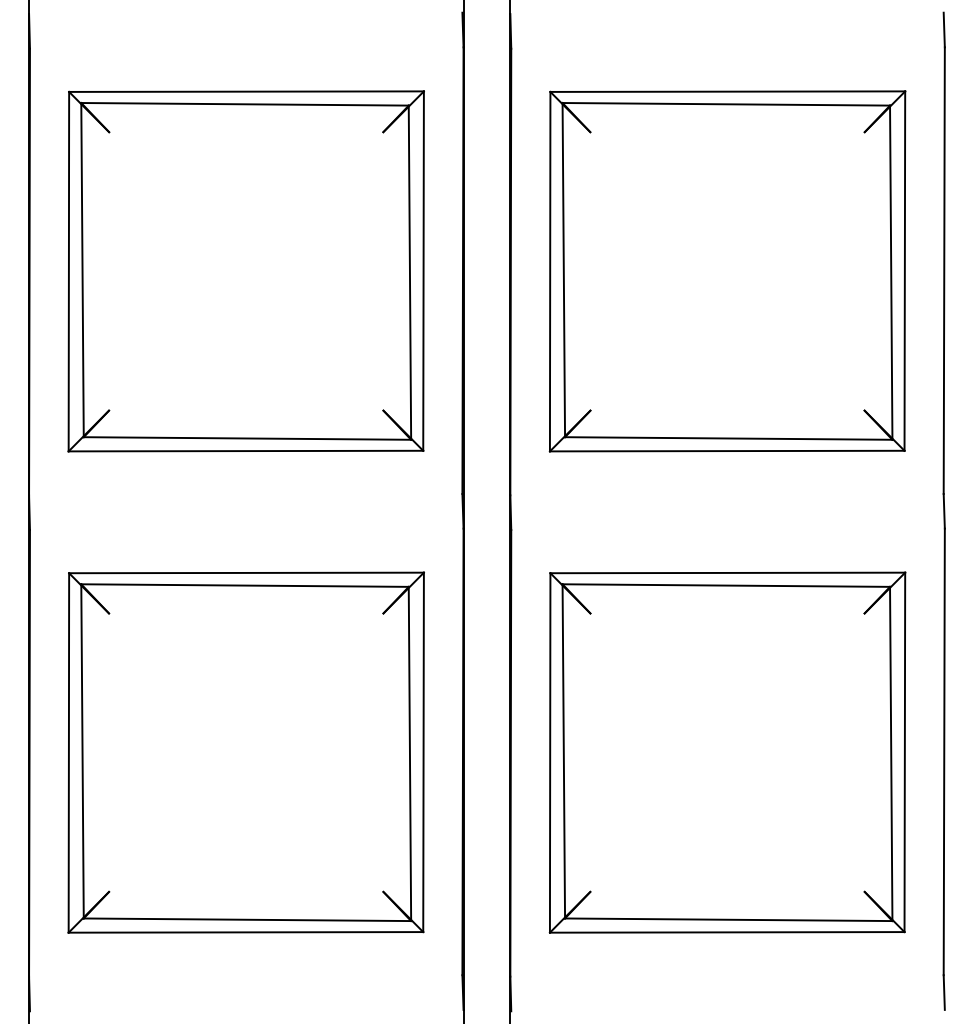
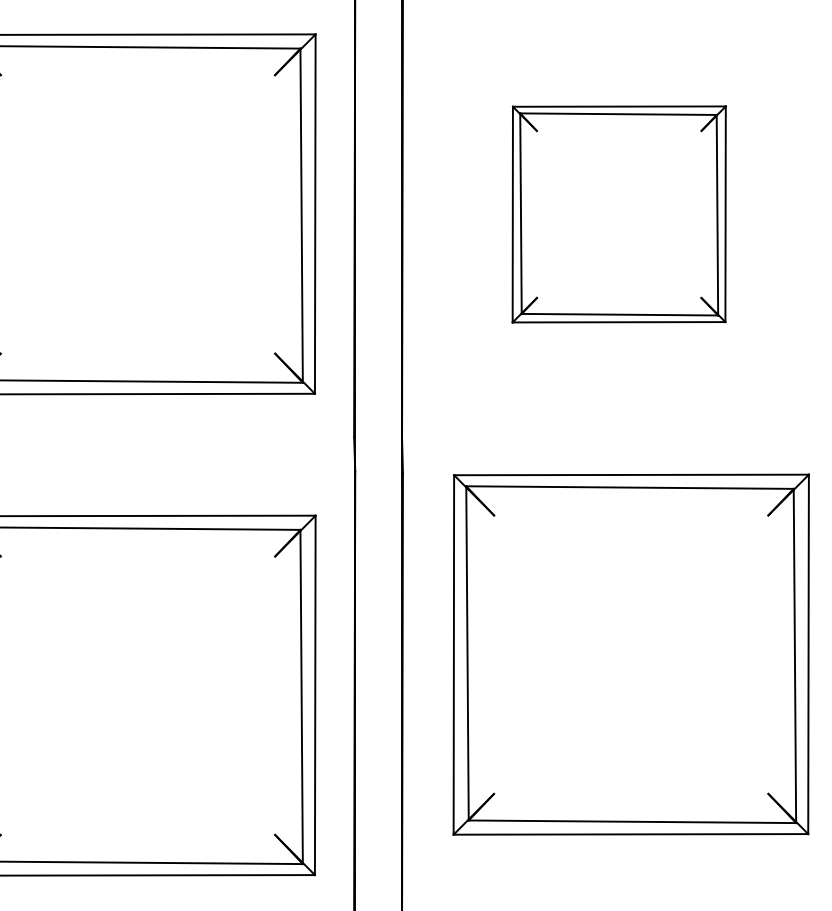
part: (727, 271) -> (619, 214), size x0.6
part: (727, 752) -> (631, 654), moved

